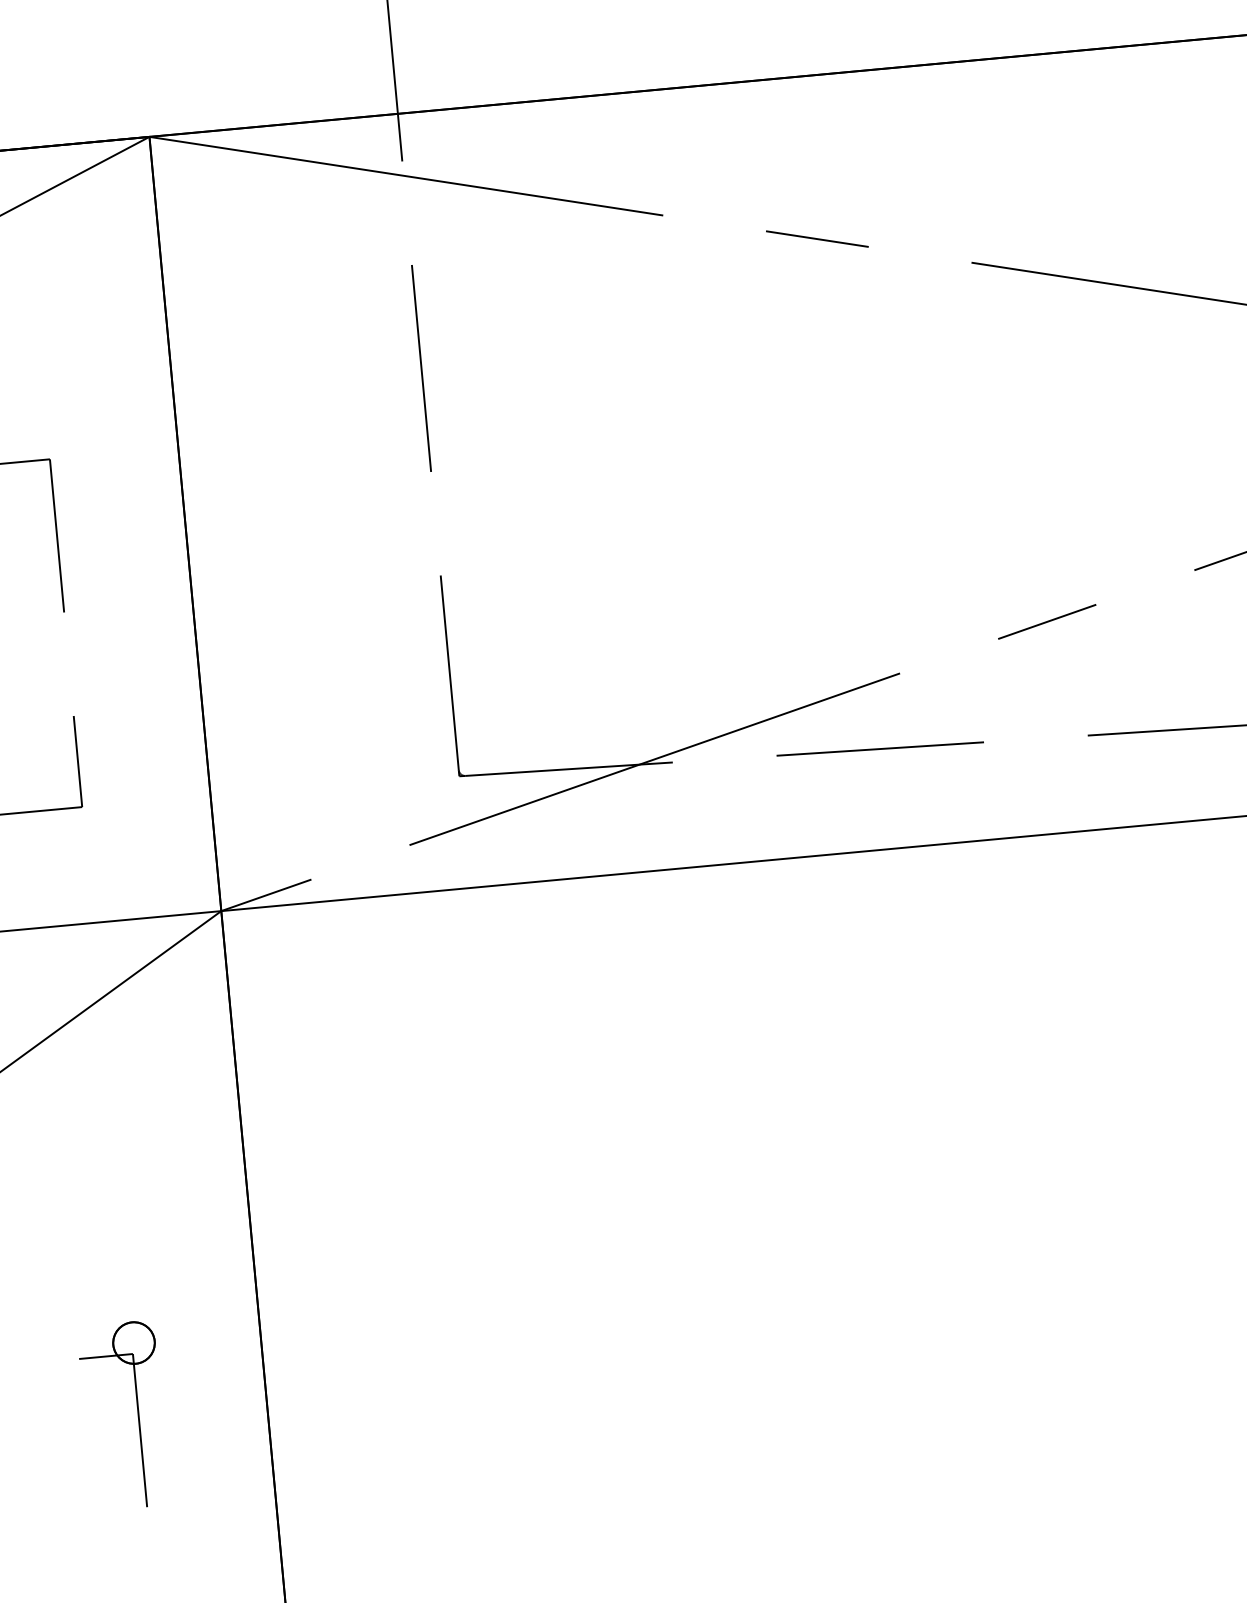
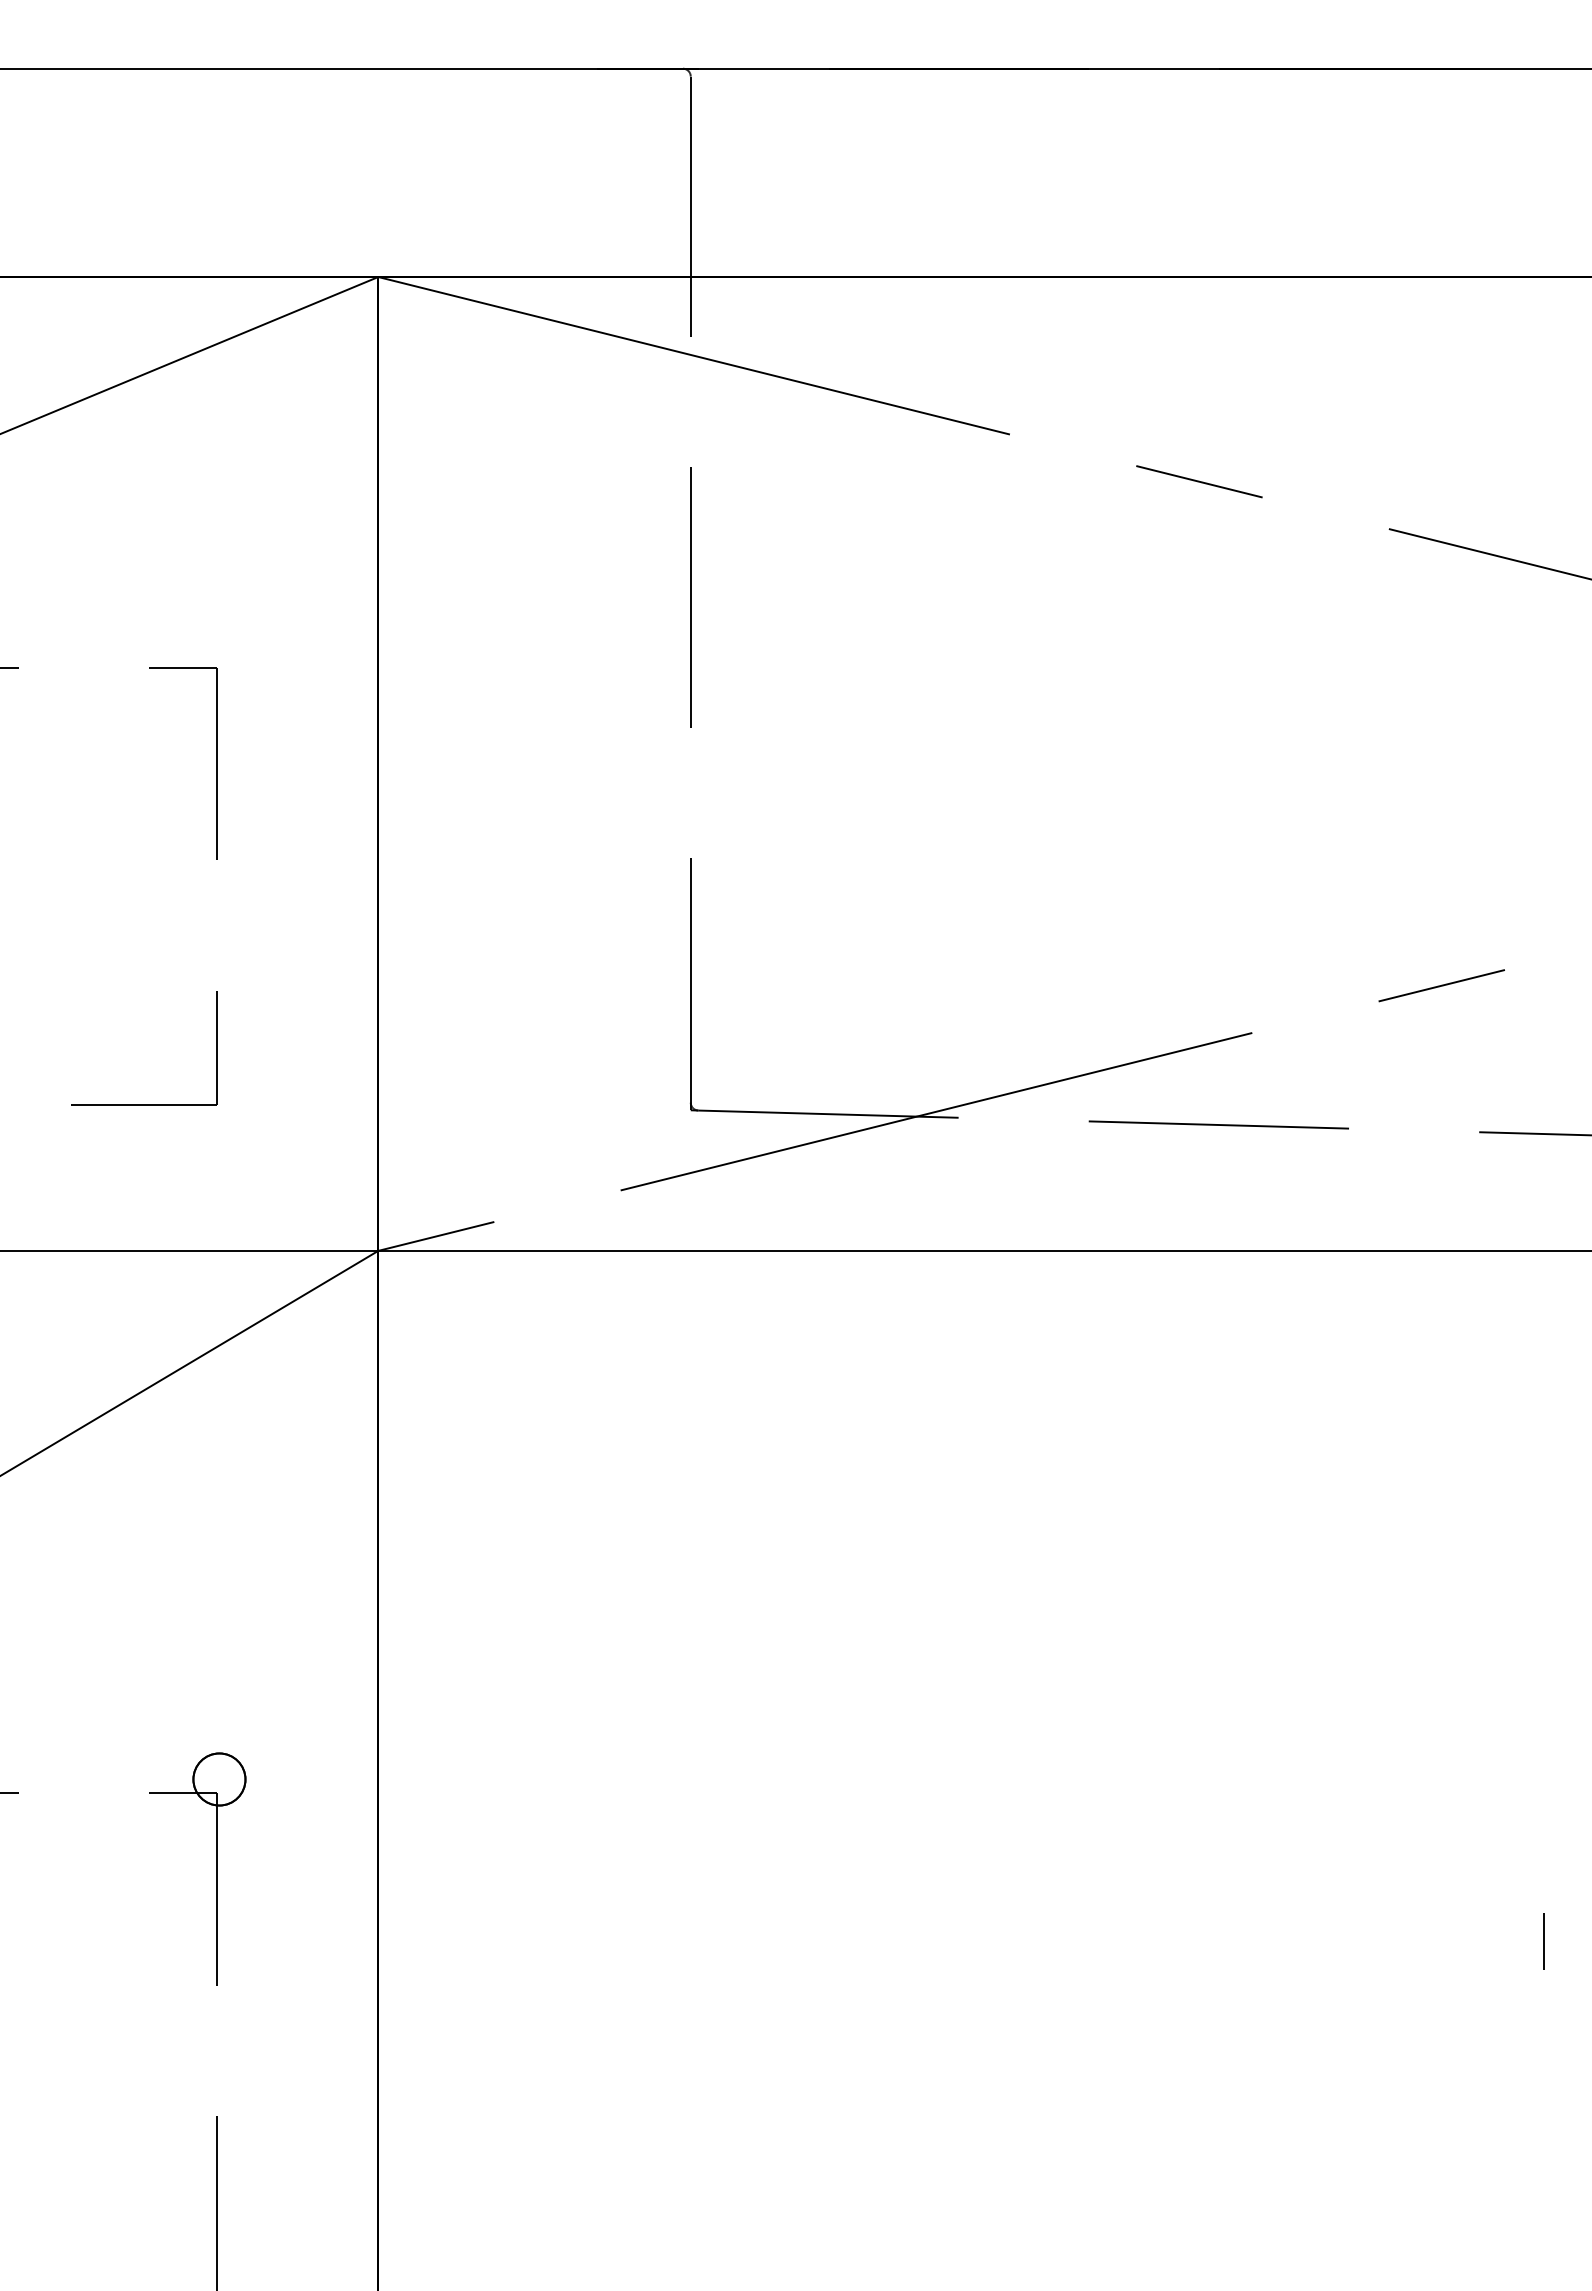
line: (1198, 1374) -> (1543, 1941), added

